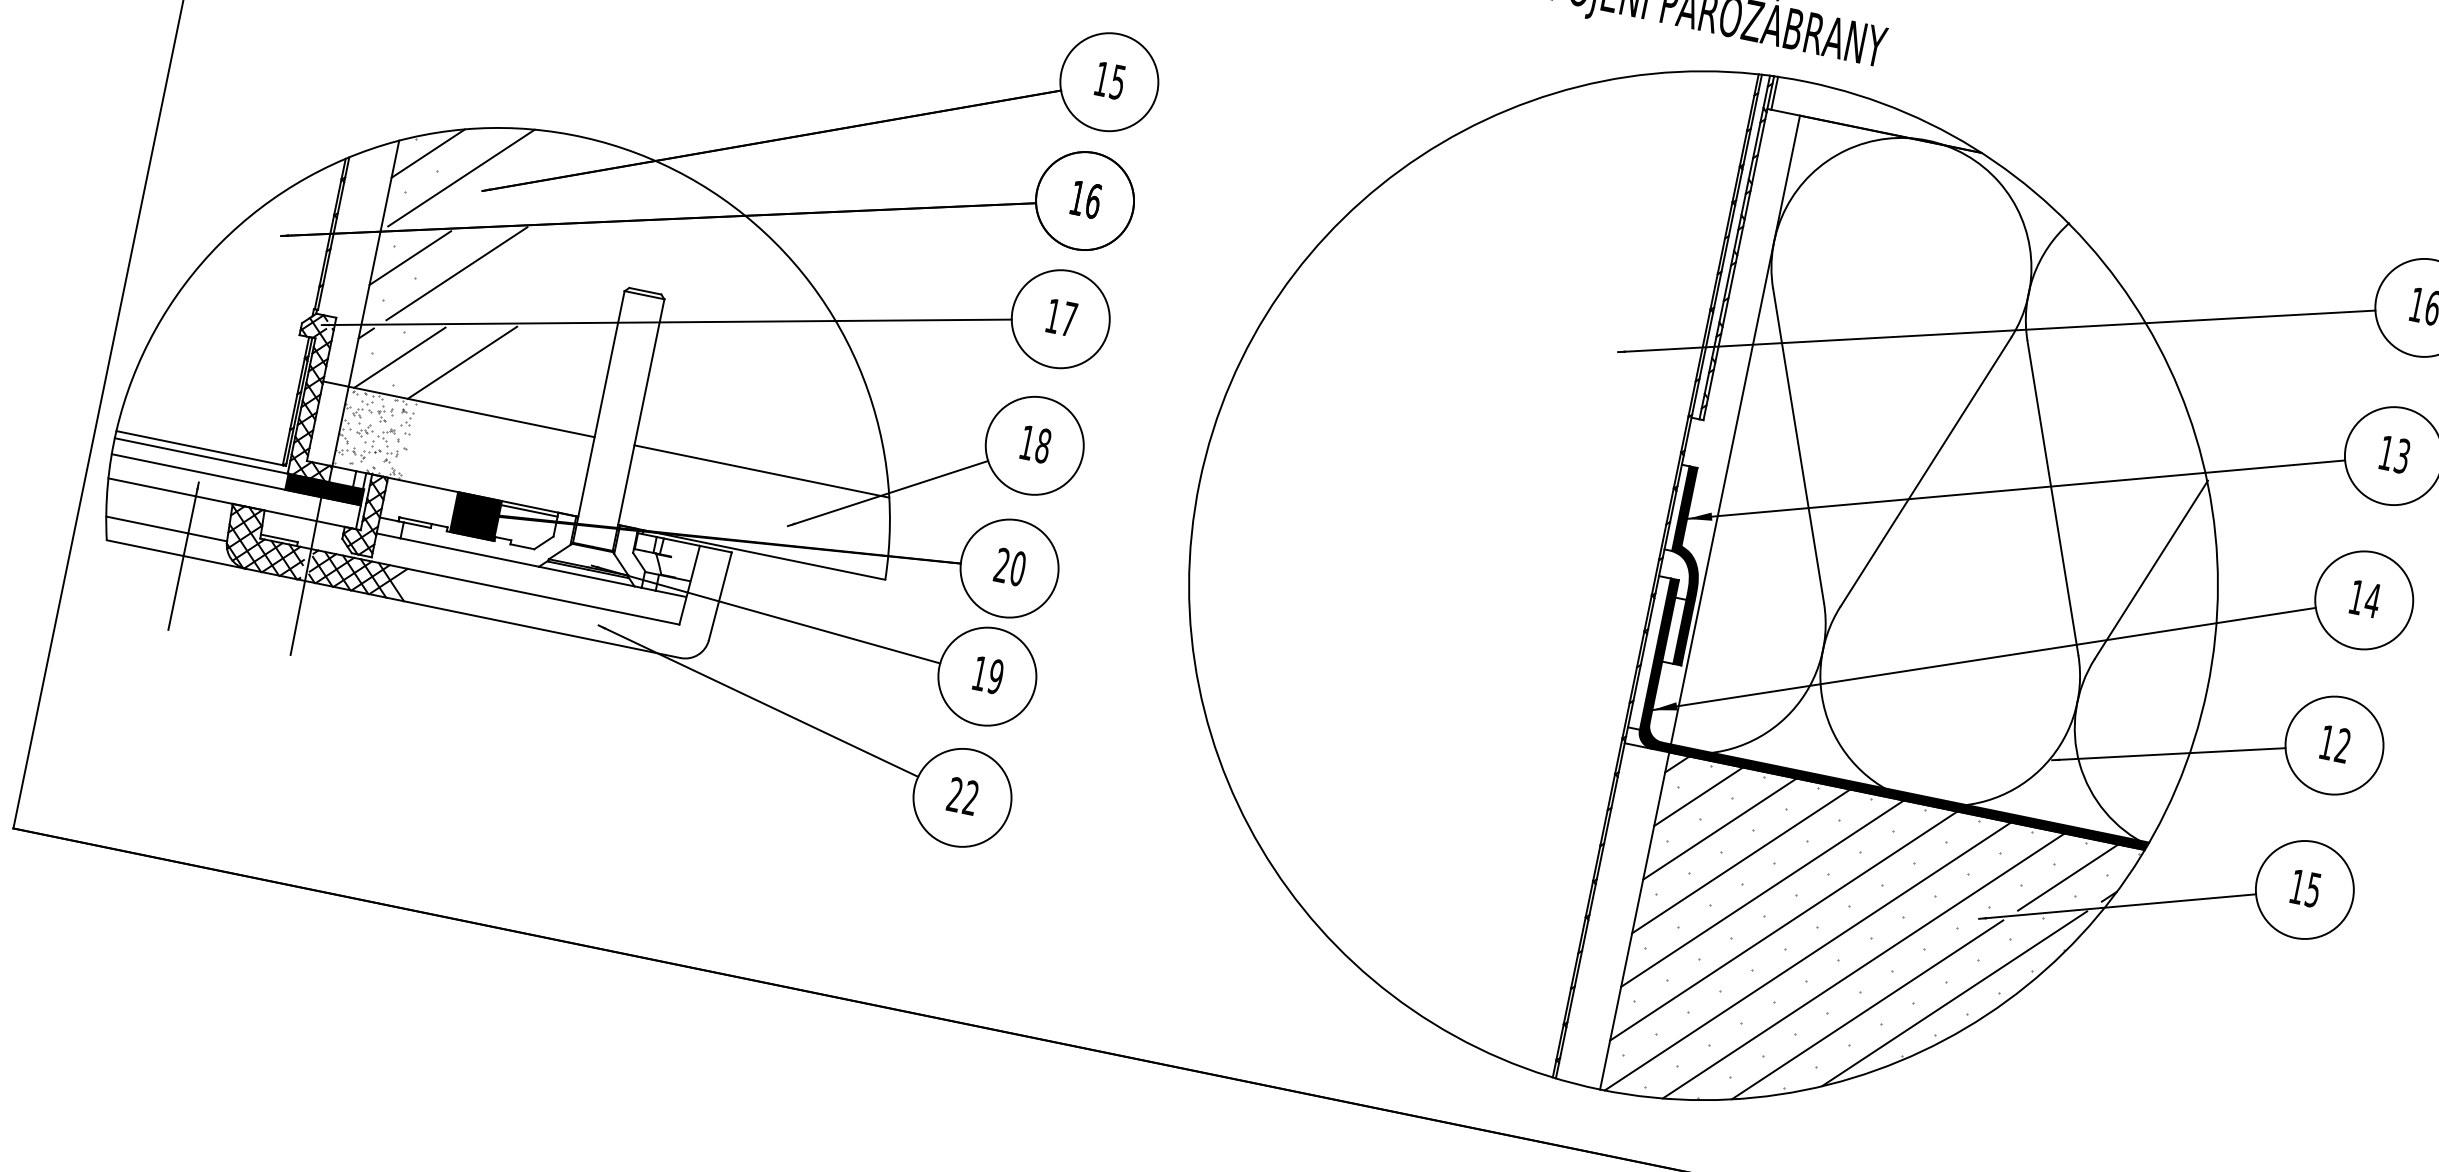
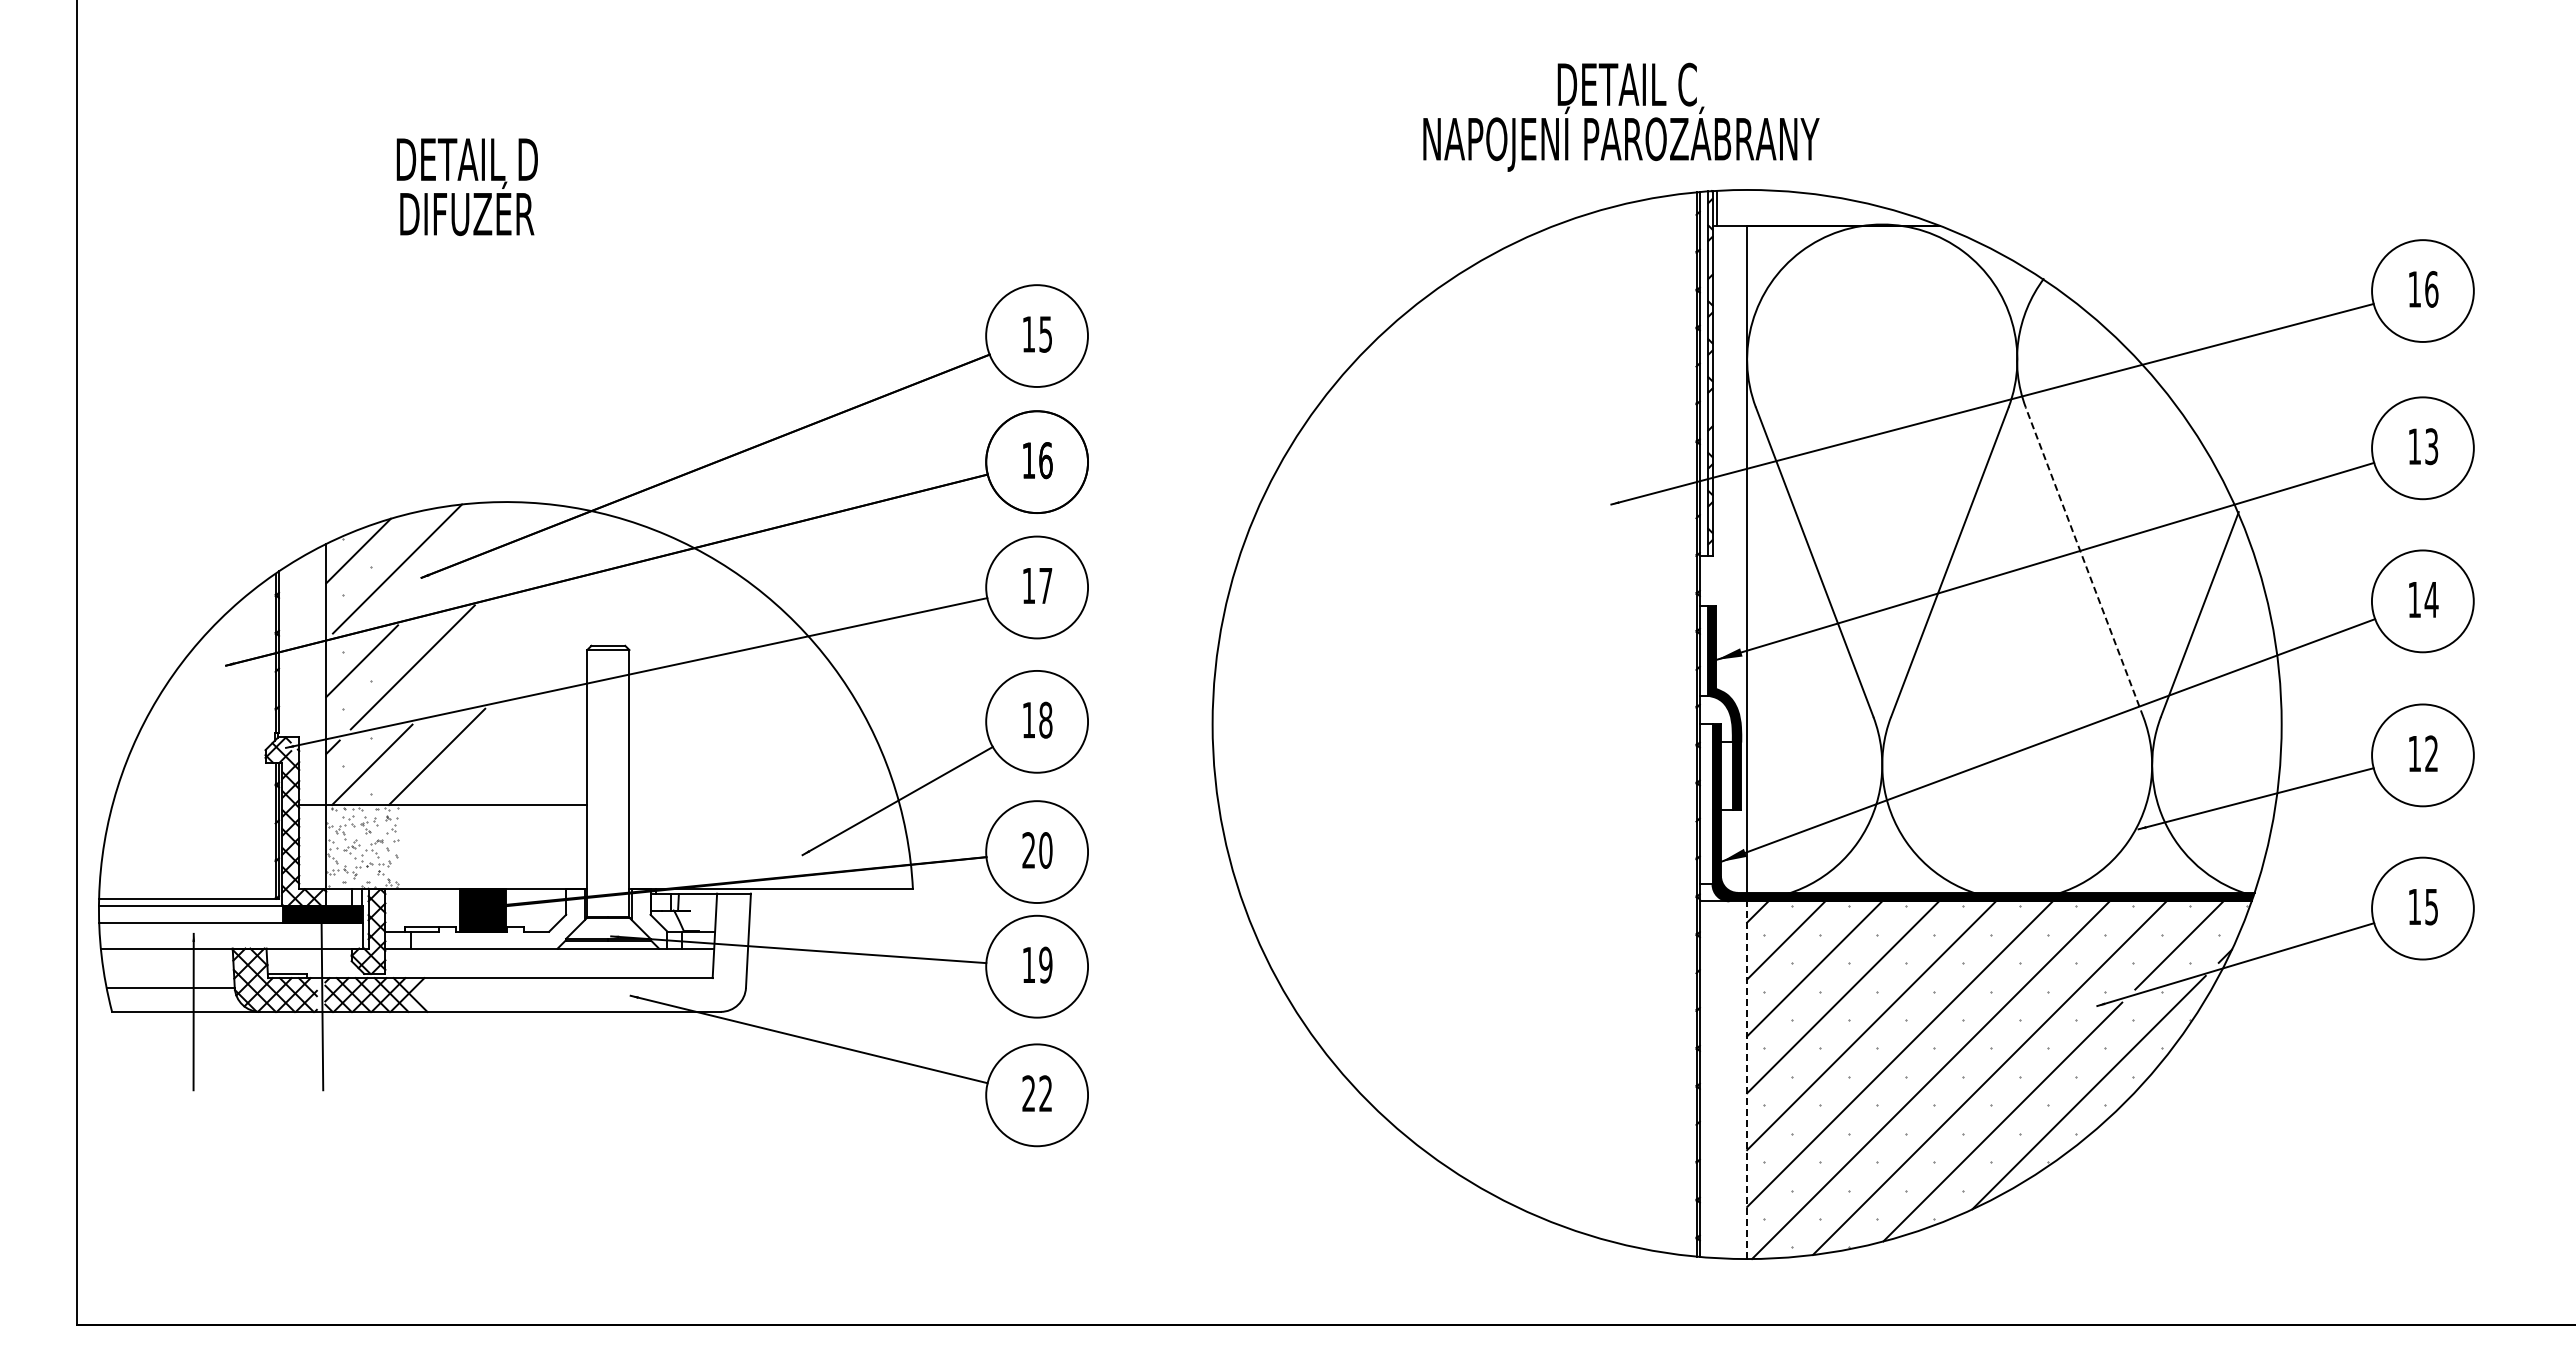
line: (761, 471) -> (764, 805), removed
line: (2053, 497) -> (2084, 561), solid -> dashed
line: (529, 510) -> (536, 893), removed
line: (1634, 921) -> (1747, 1080), solid -> dashed

